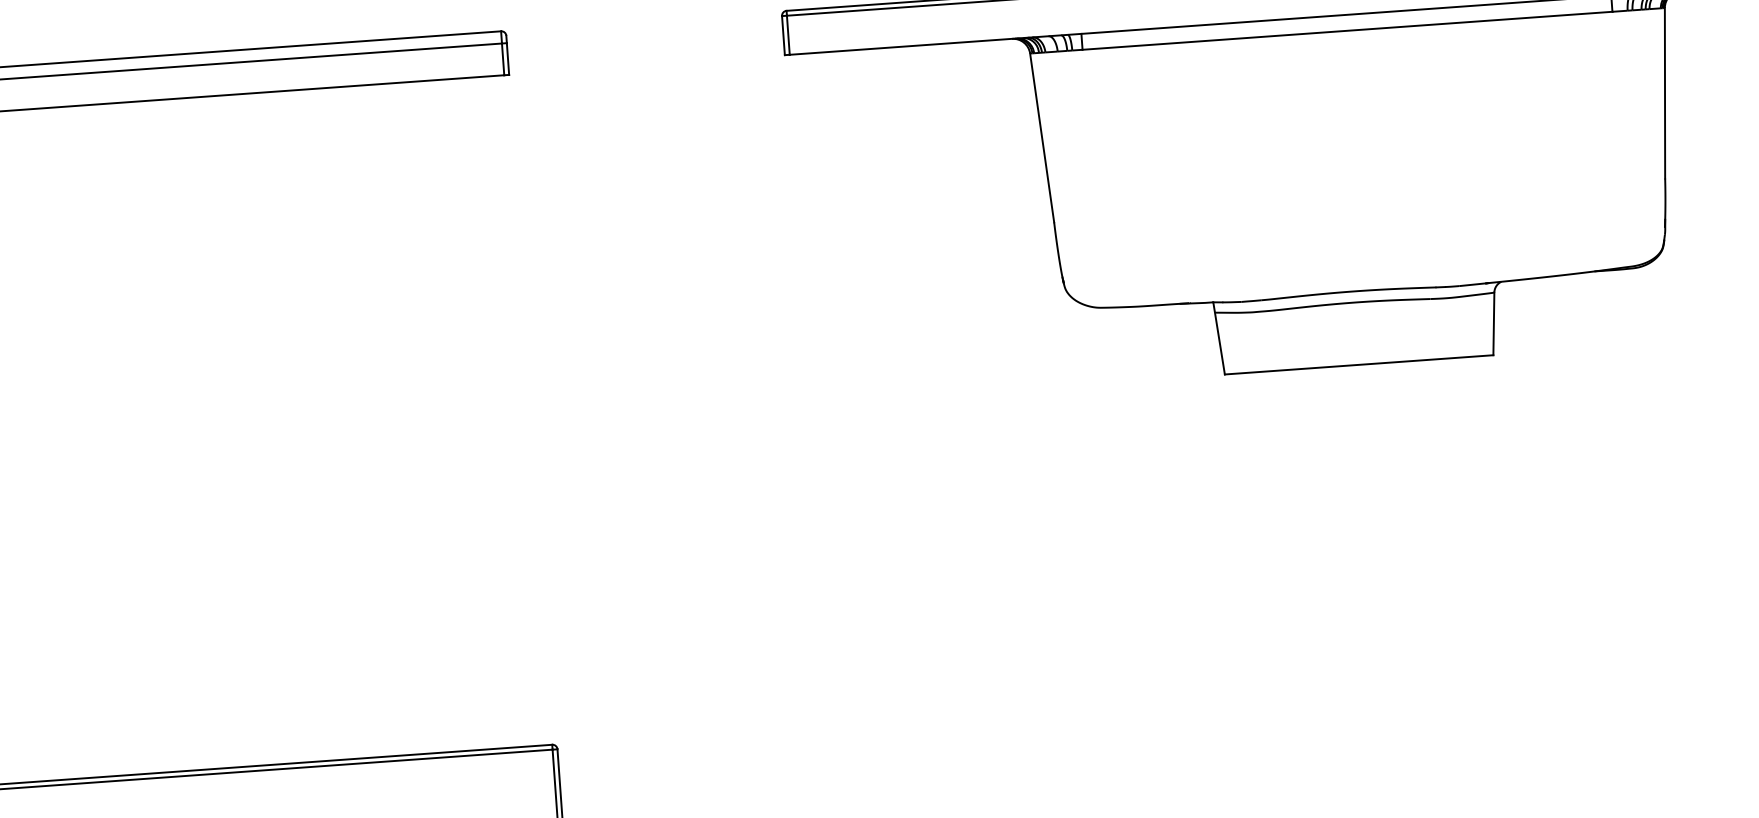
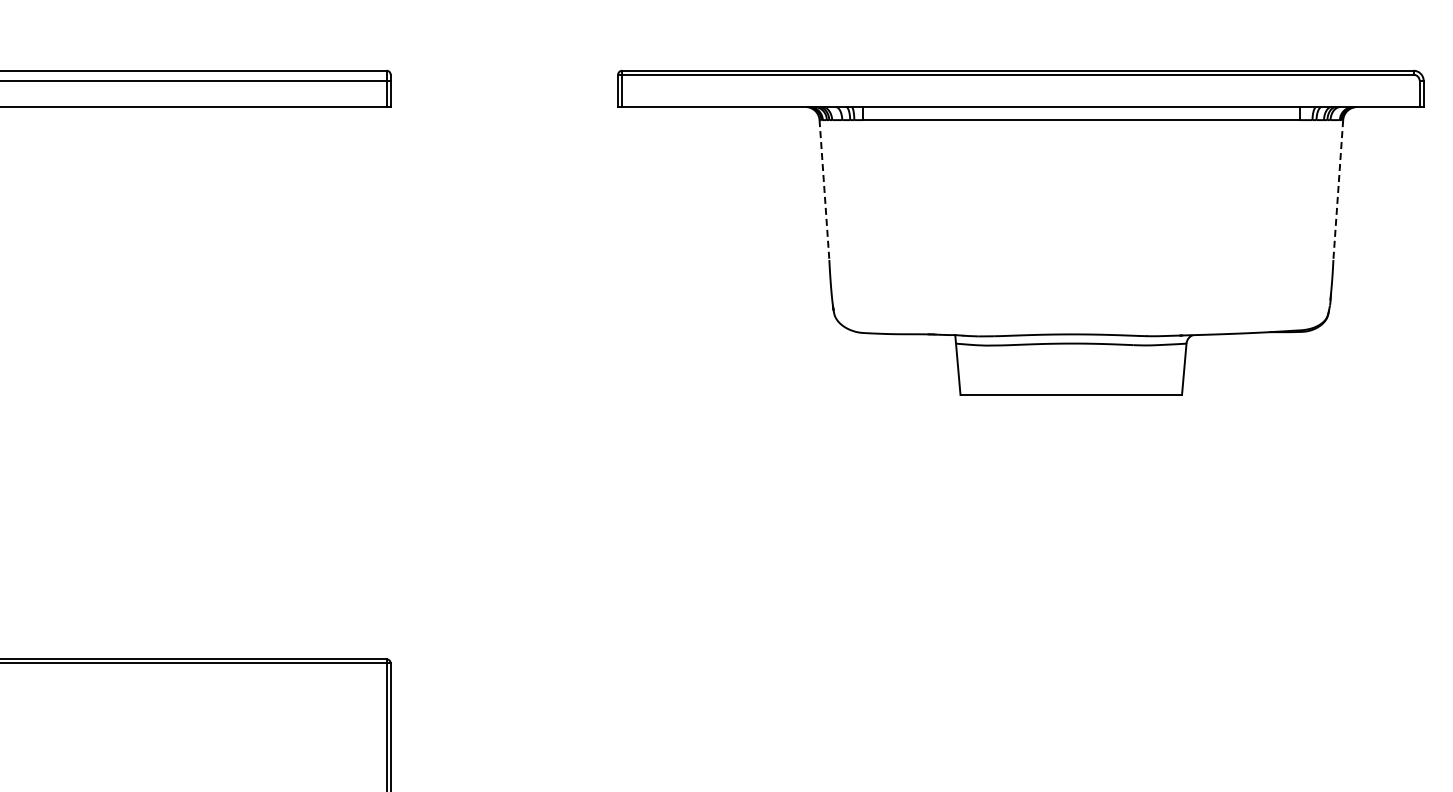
line: (1665, 93) -> (1338, 190), solid -> dashed
line: (1042, 138) -> (824, 190), solid -> dashed

